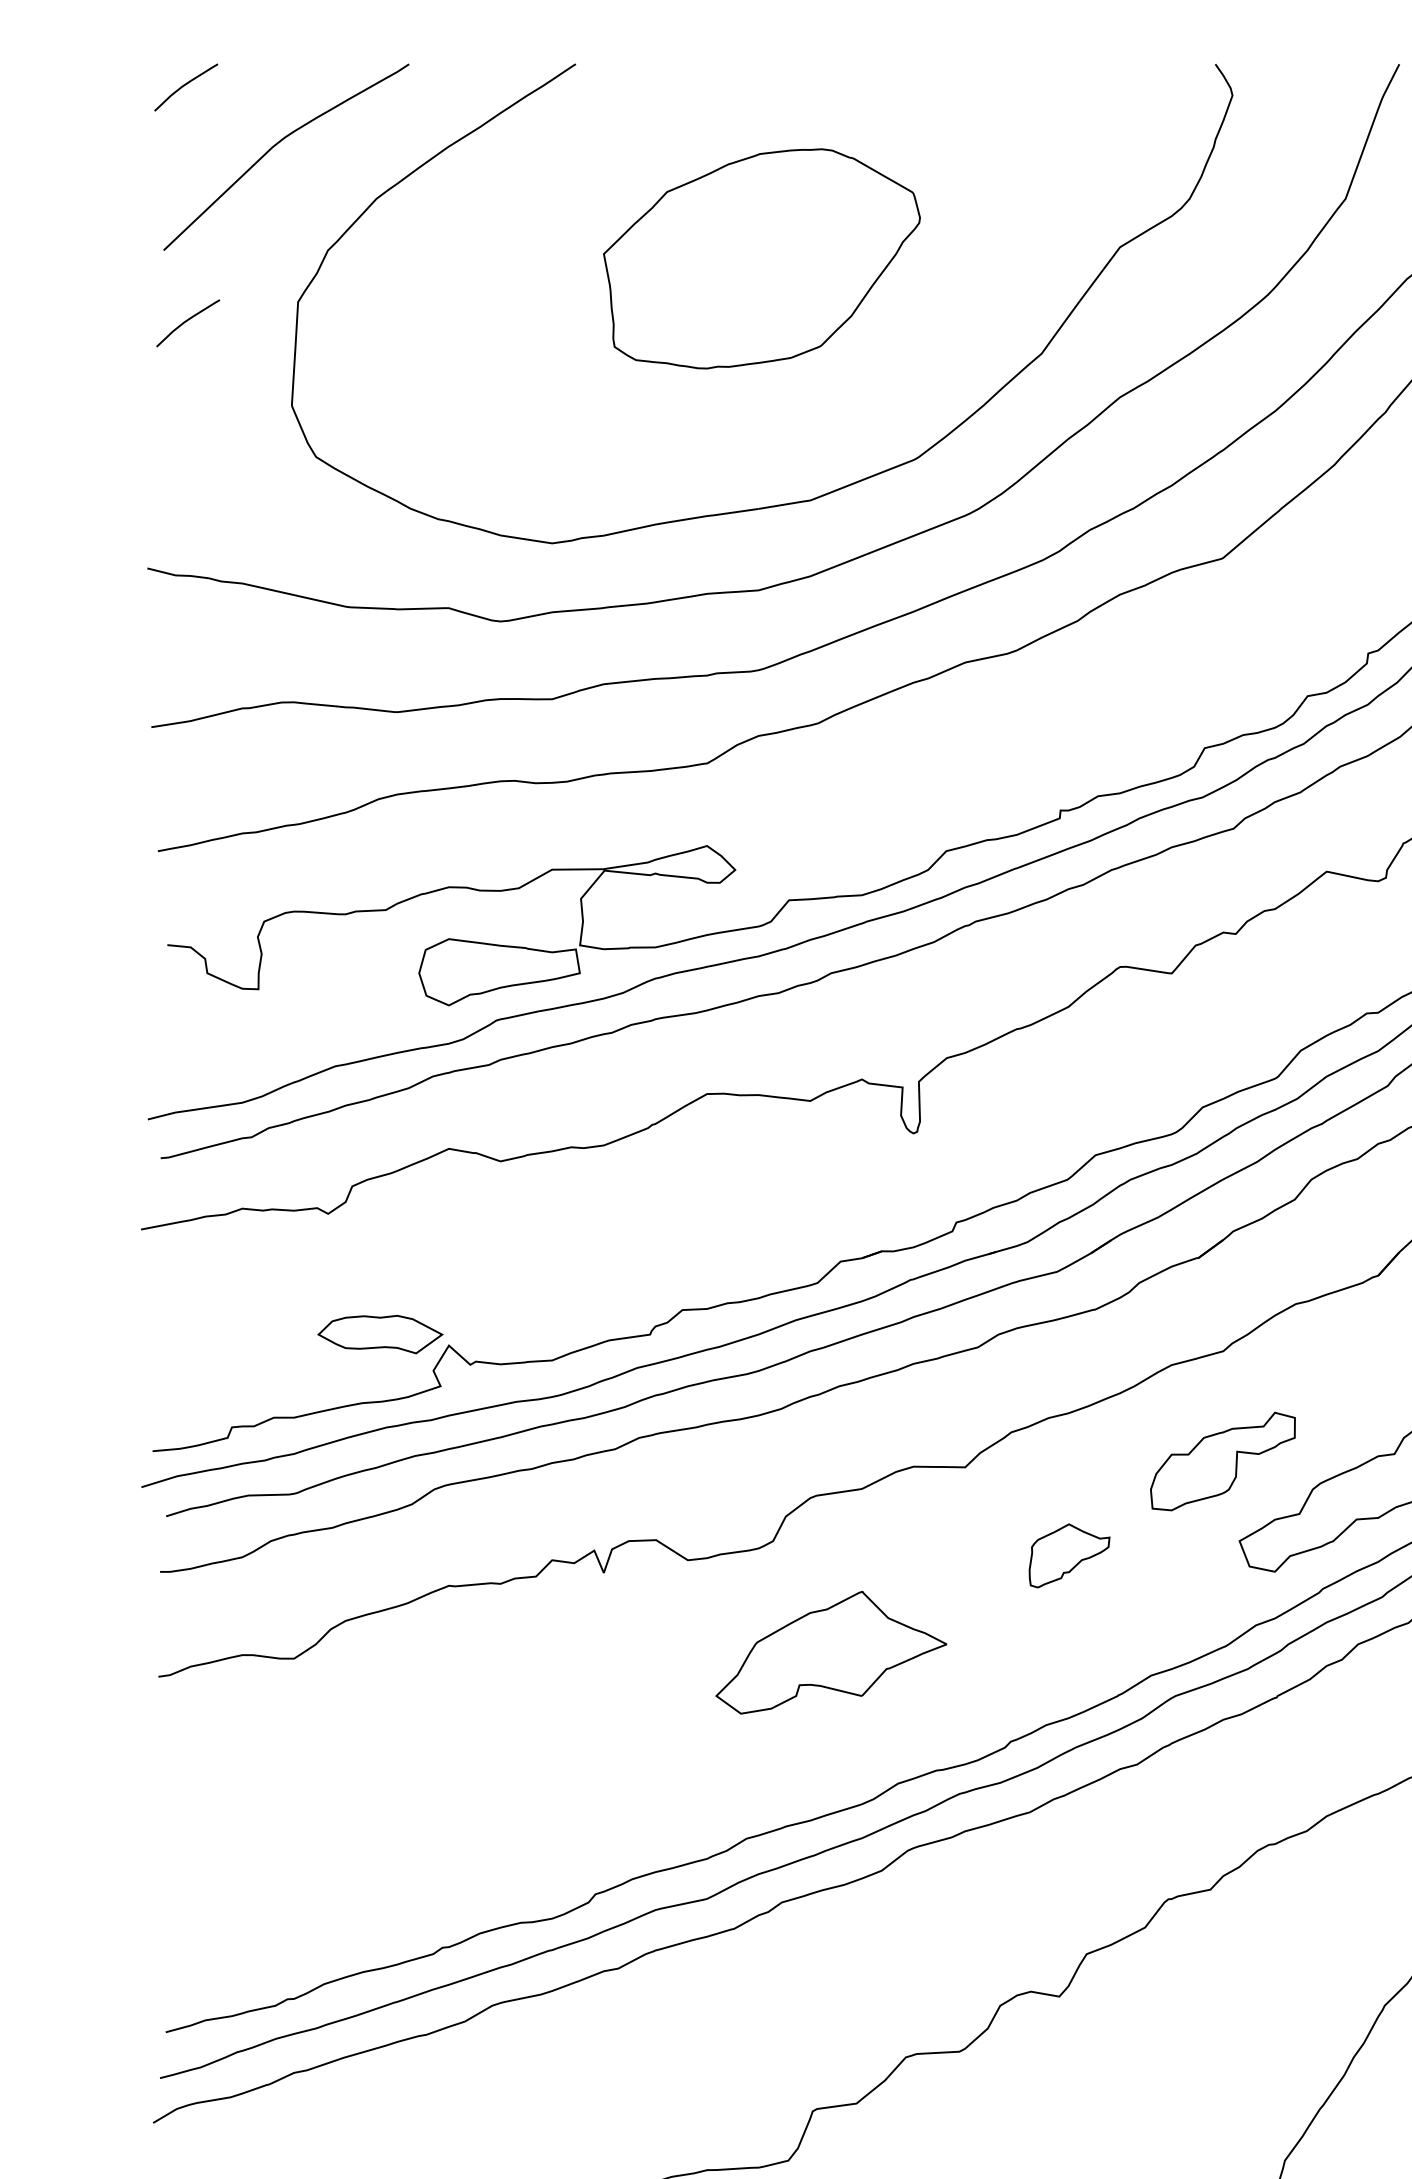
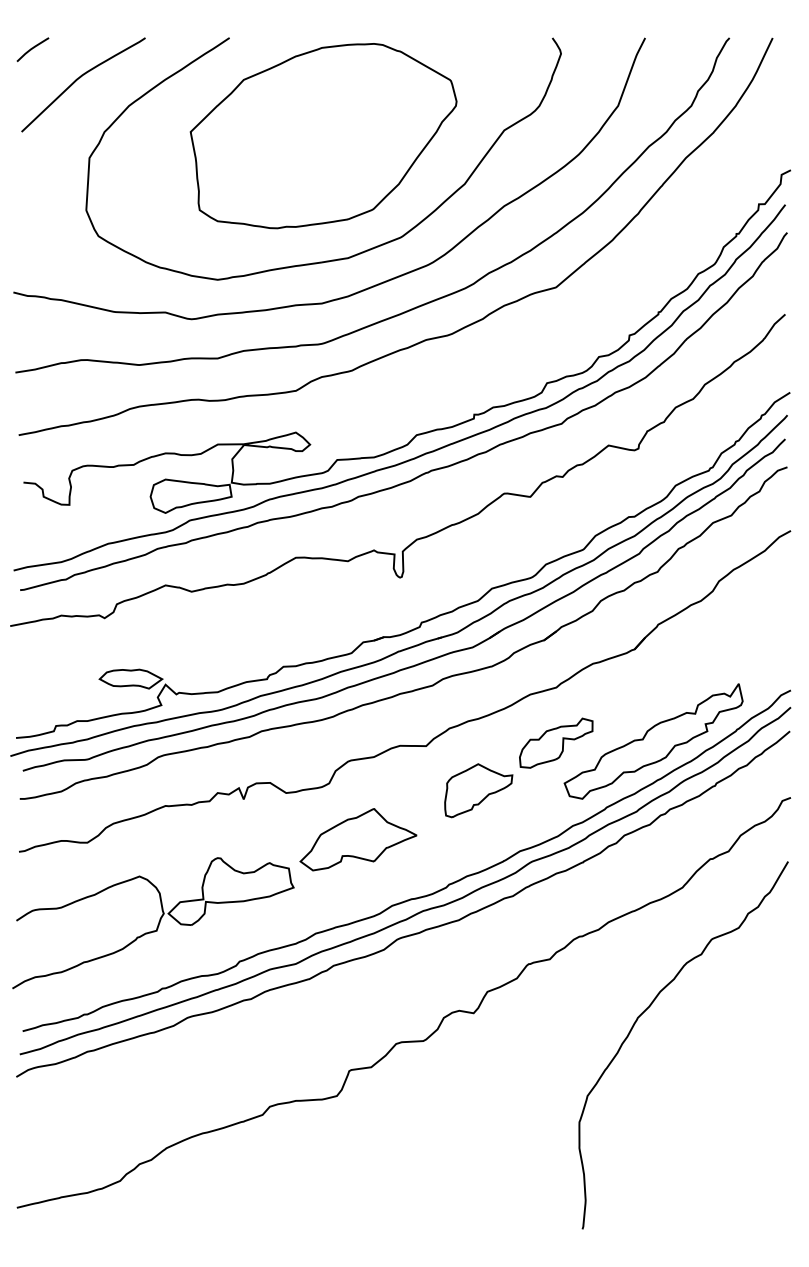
part: (761, 259) -> (323, 136), size x1.67
curve: (187, 322) -> (33, 168), removed
part: (1068, 1555) -> (478, 790), size x1.67
part: (424, 1818) -> (153, 923), added

